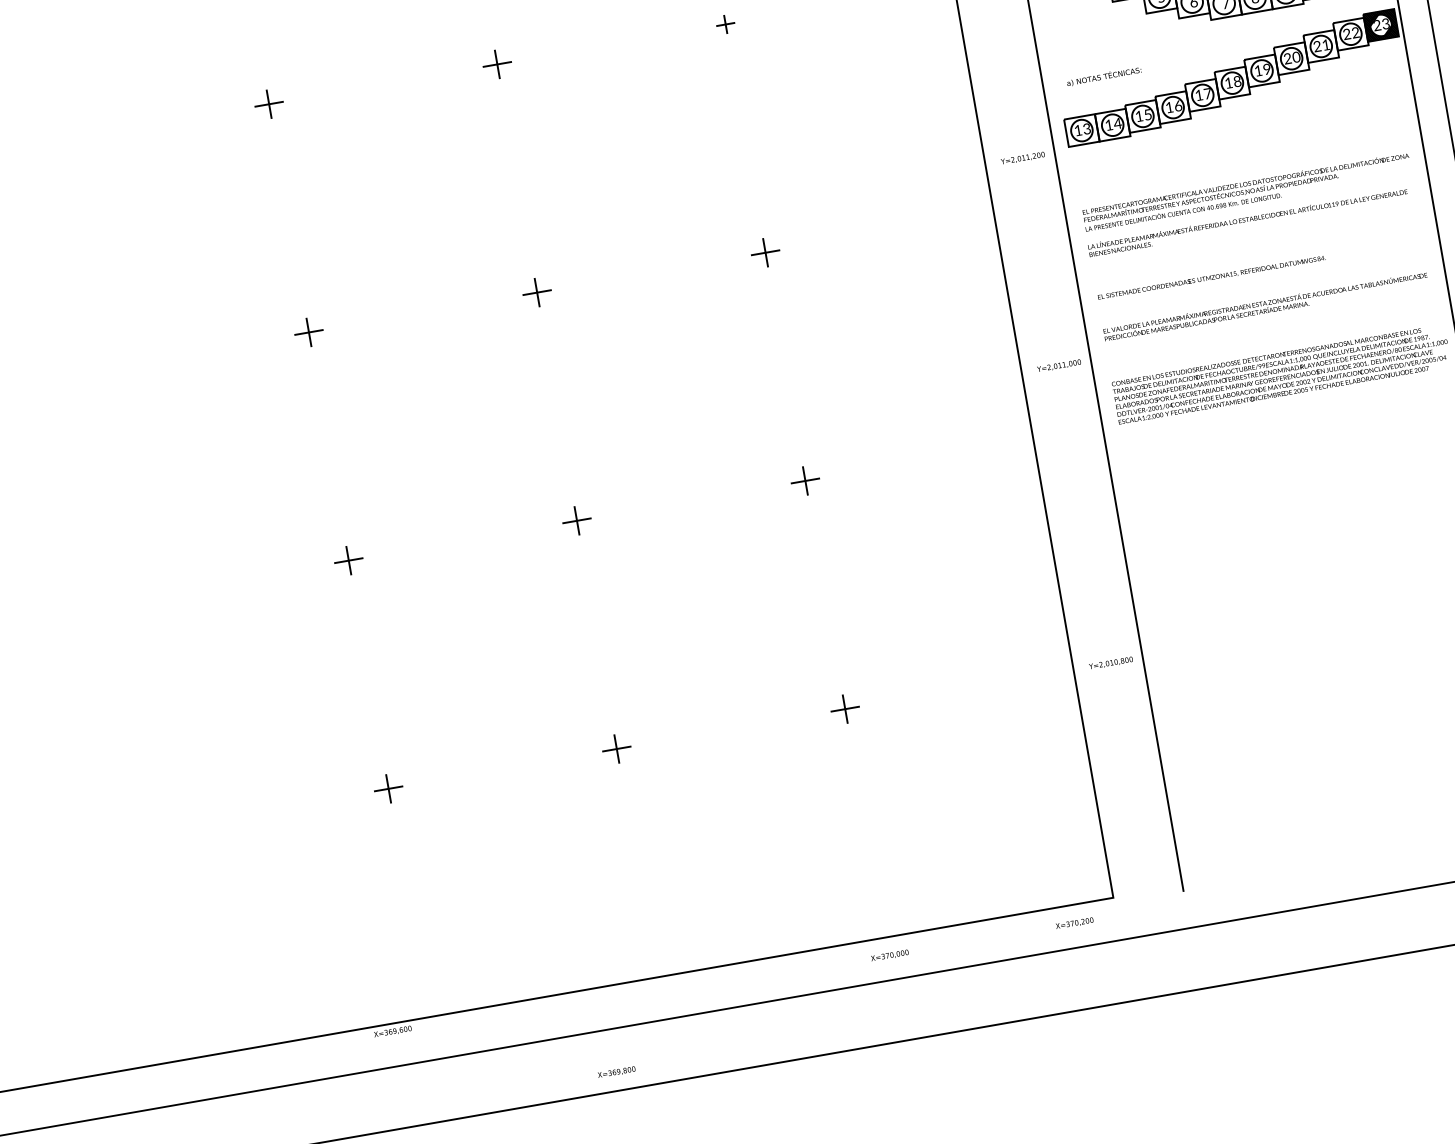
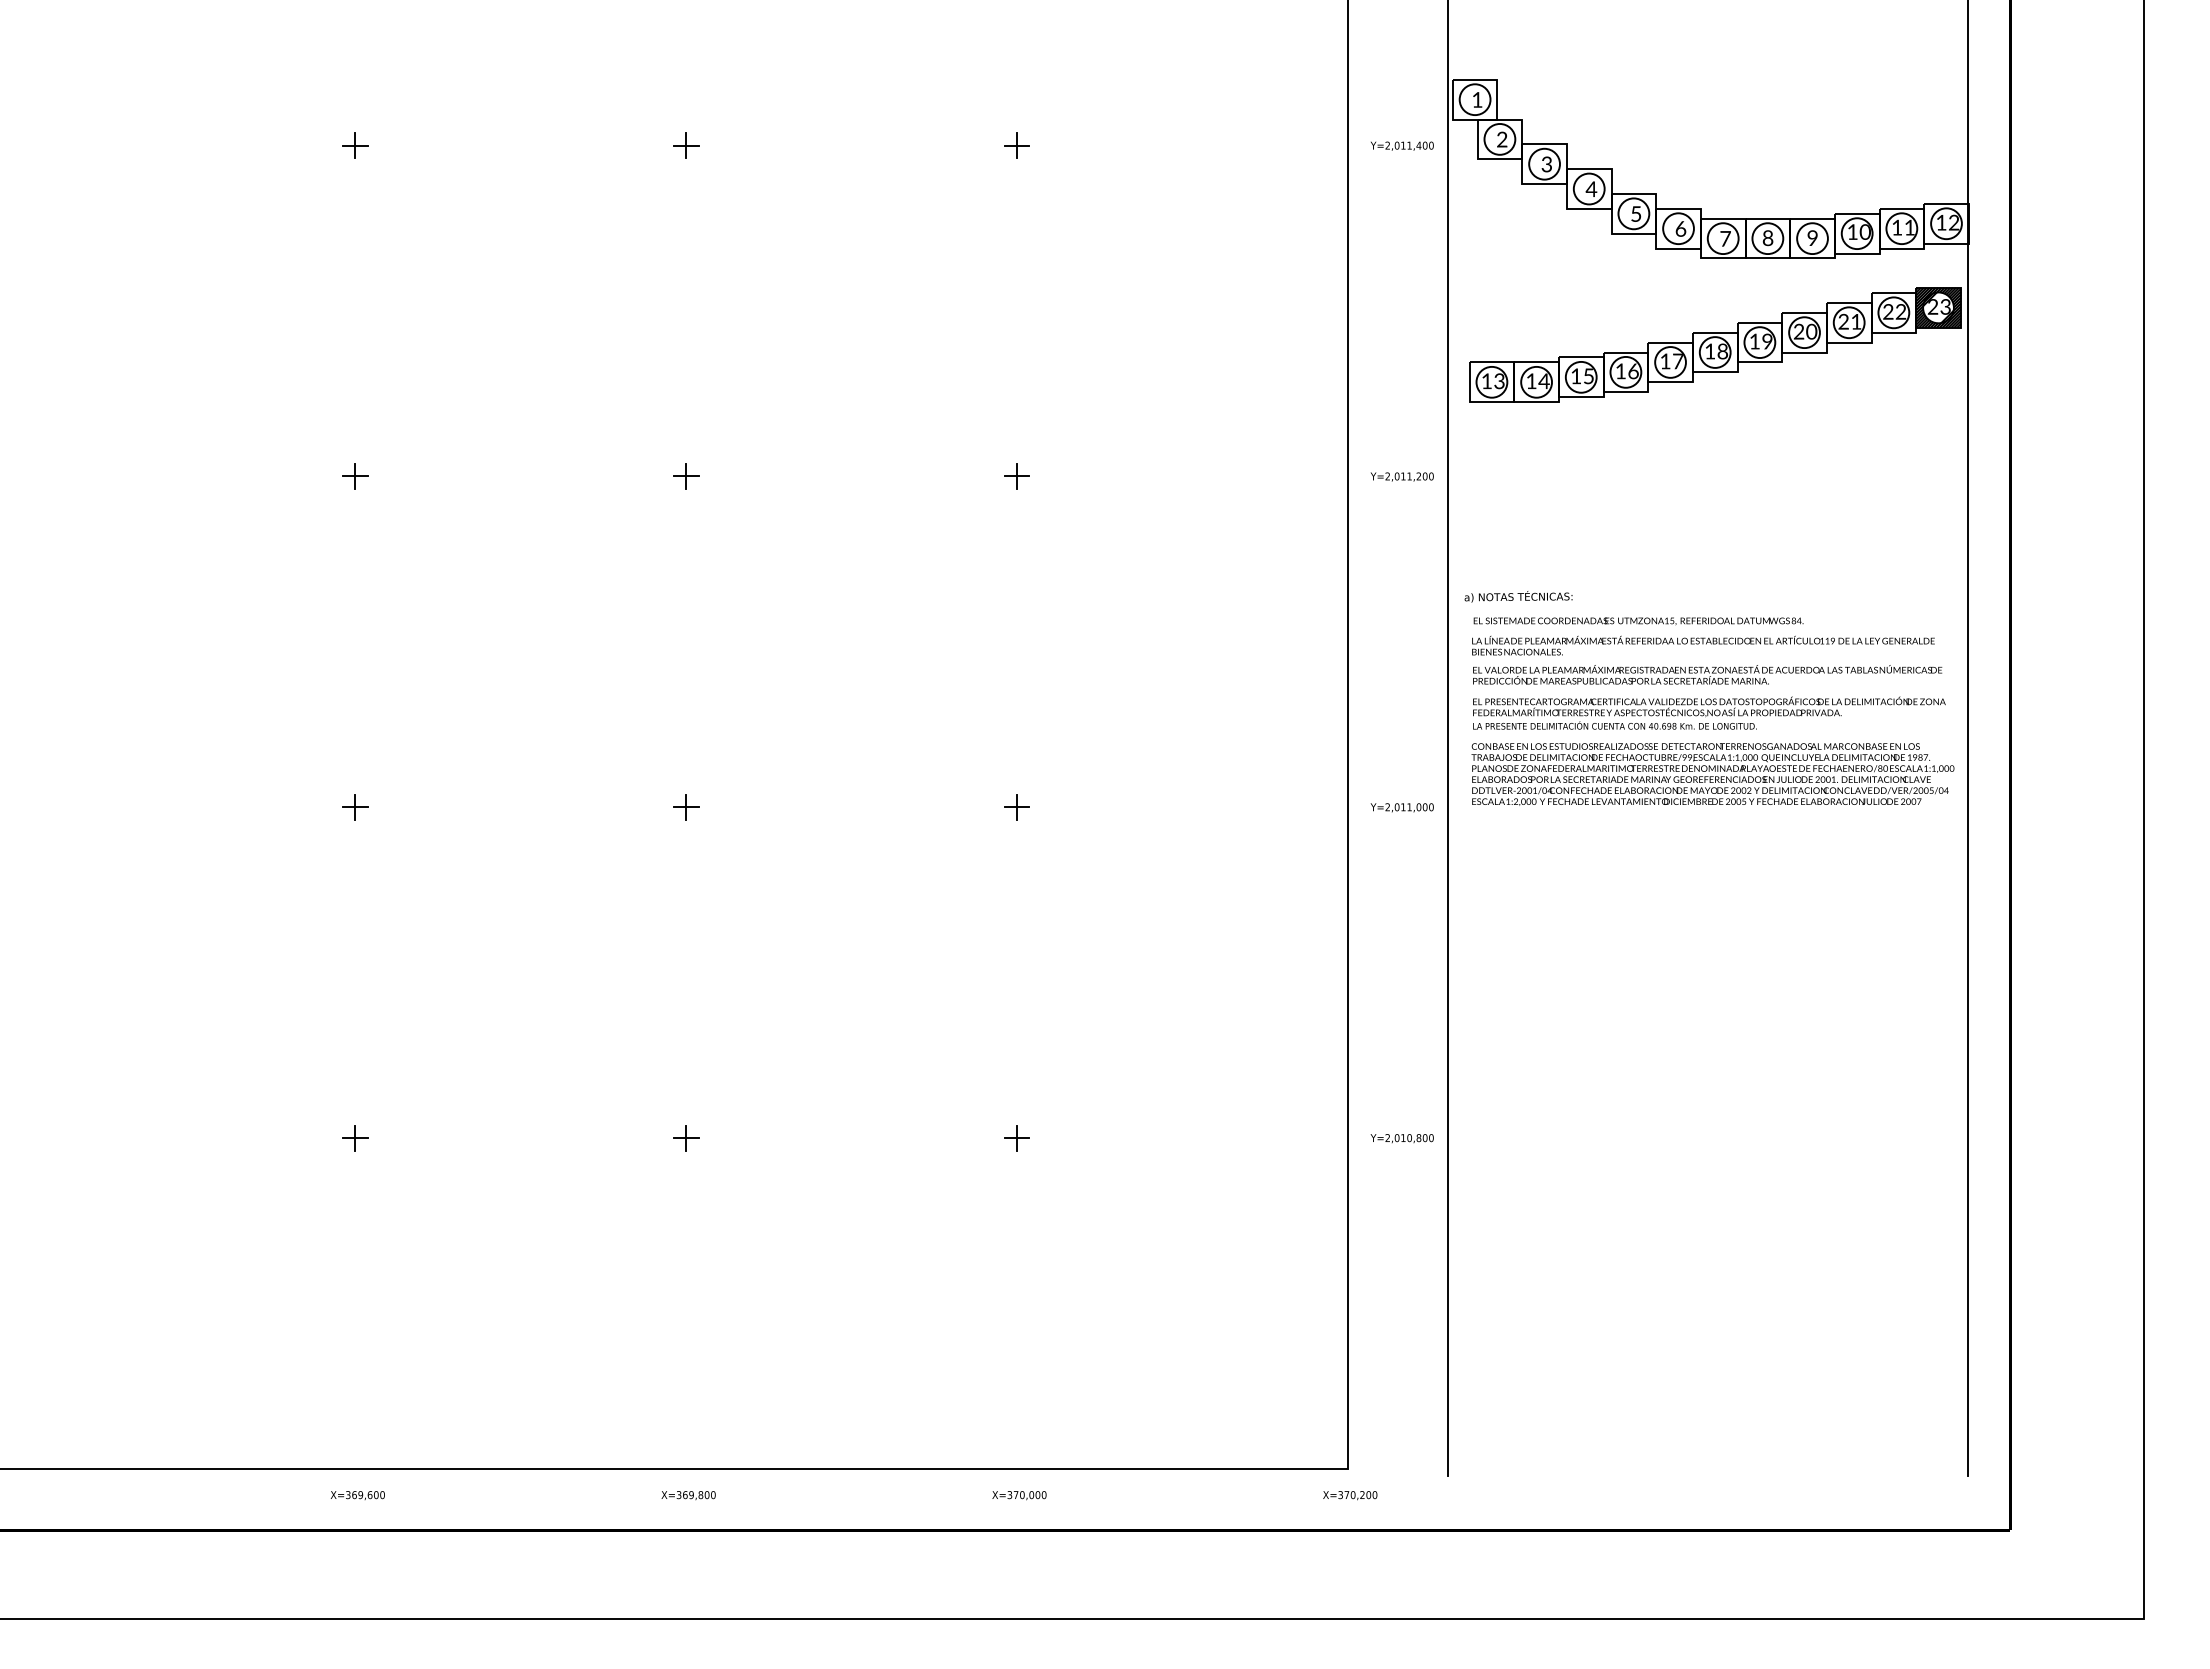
part: (497, 64) -> (686, 145), size x0.62
text: (1104, 76) -> (1518, 596), moved
part: (269, 104) -> (355, 145), size x0.62
text: (1022, 158) -> (1401, 476), moved
text: (1247, 191) -> (1709, 712), moved
text: (1248, 222) -> (1703, 645), moved
part: (765, 252) -> (1016, 476), size x0.62
part: (537, 292) -> (686, 476), size x0.62
part: (309, 332) -> (355, 476), size x0.62
text: (1058, 365) -> (1401, 807), moved
part: (805, 481) -> (1016, 807), size x0.62
part: (577, 521) -> (686, 807), size x0.62
part: (348, 560) -> (355, 807), size x0.62
part: (844, 709) -> (1016, 1138), size x0.62
part: (617, 749) -> (686, 1138), size x0.62
part: (388, 789) -> (355, 1138), size x0.62
text: (1074, 923) -> (1350, 1495), moved
text: (392, 1031) -> (357, 1495), moved
text: (616, 1072) -> (688, 1495), moved

